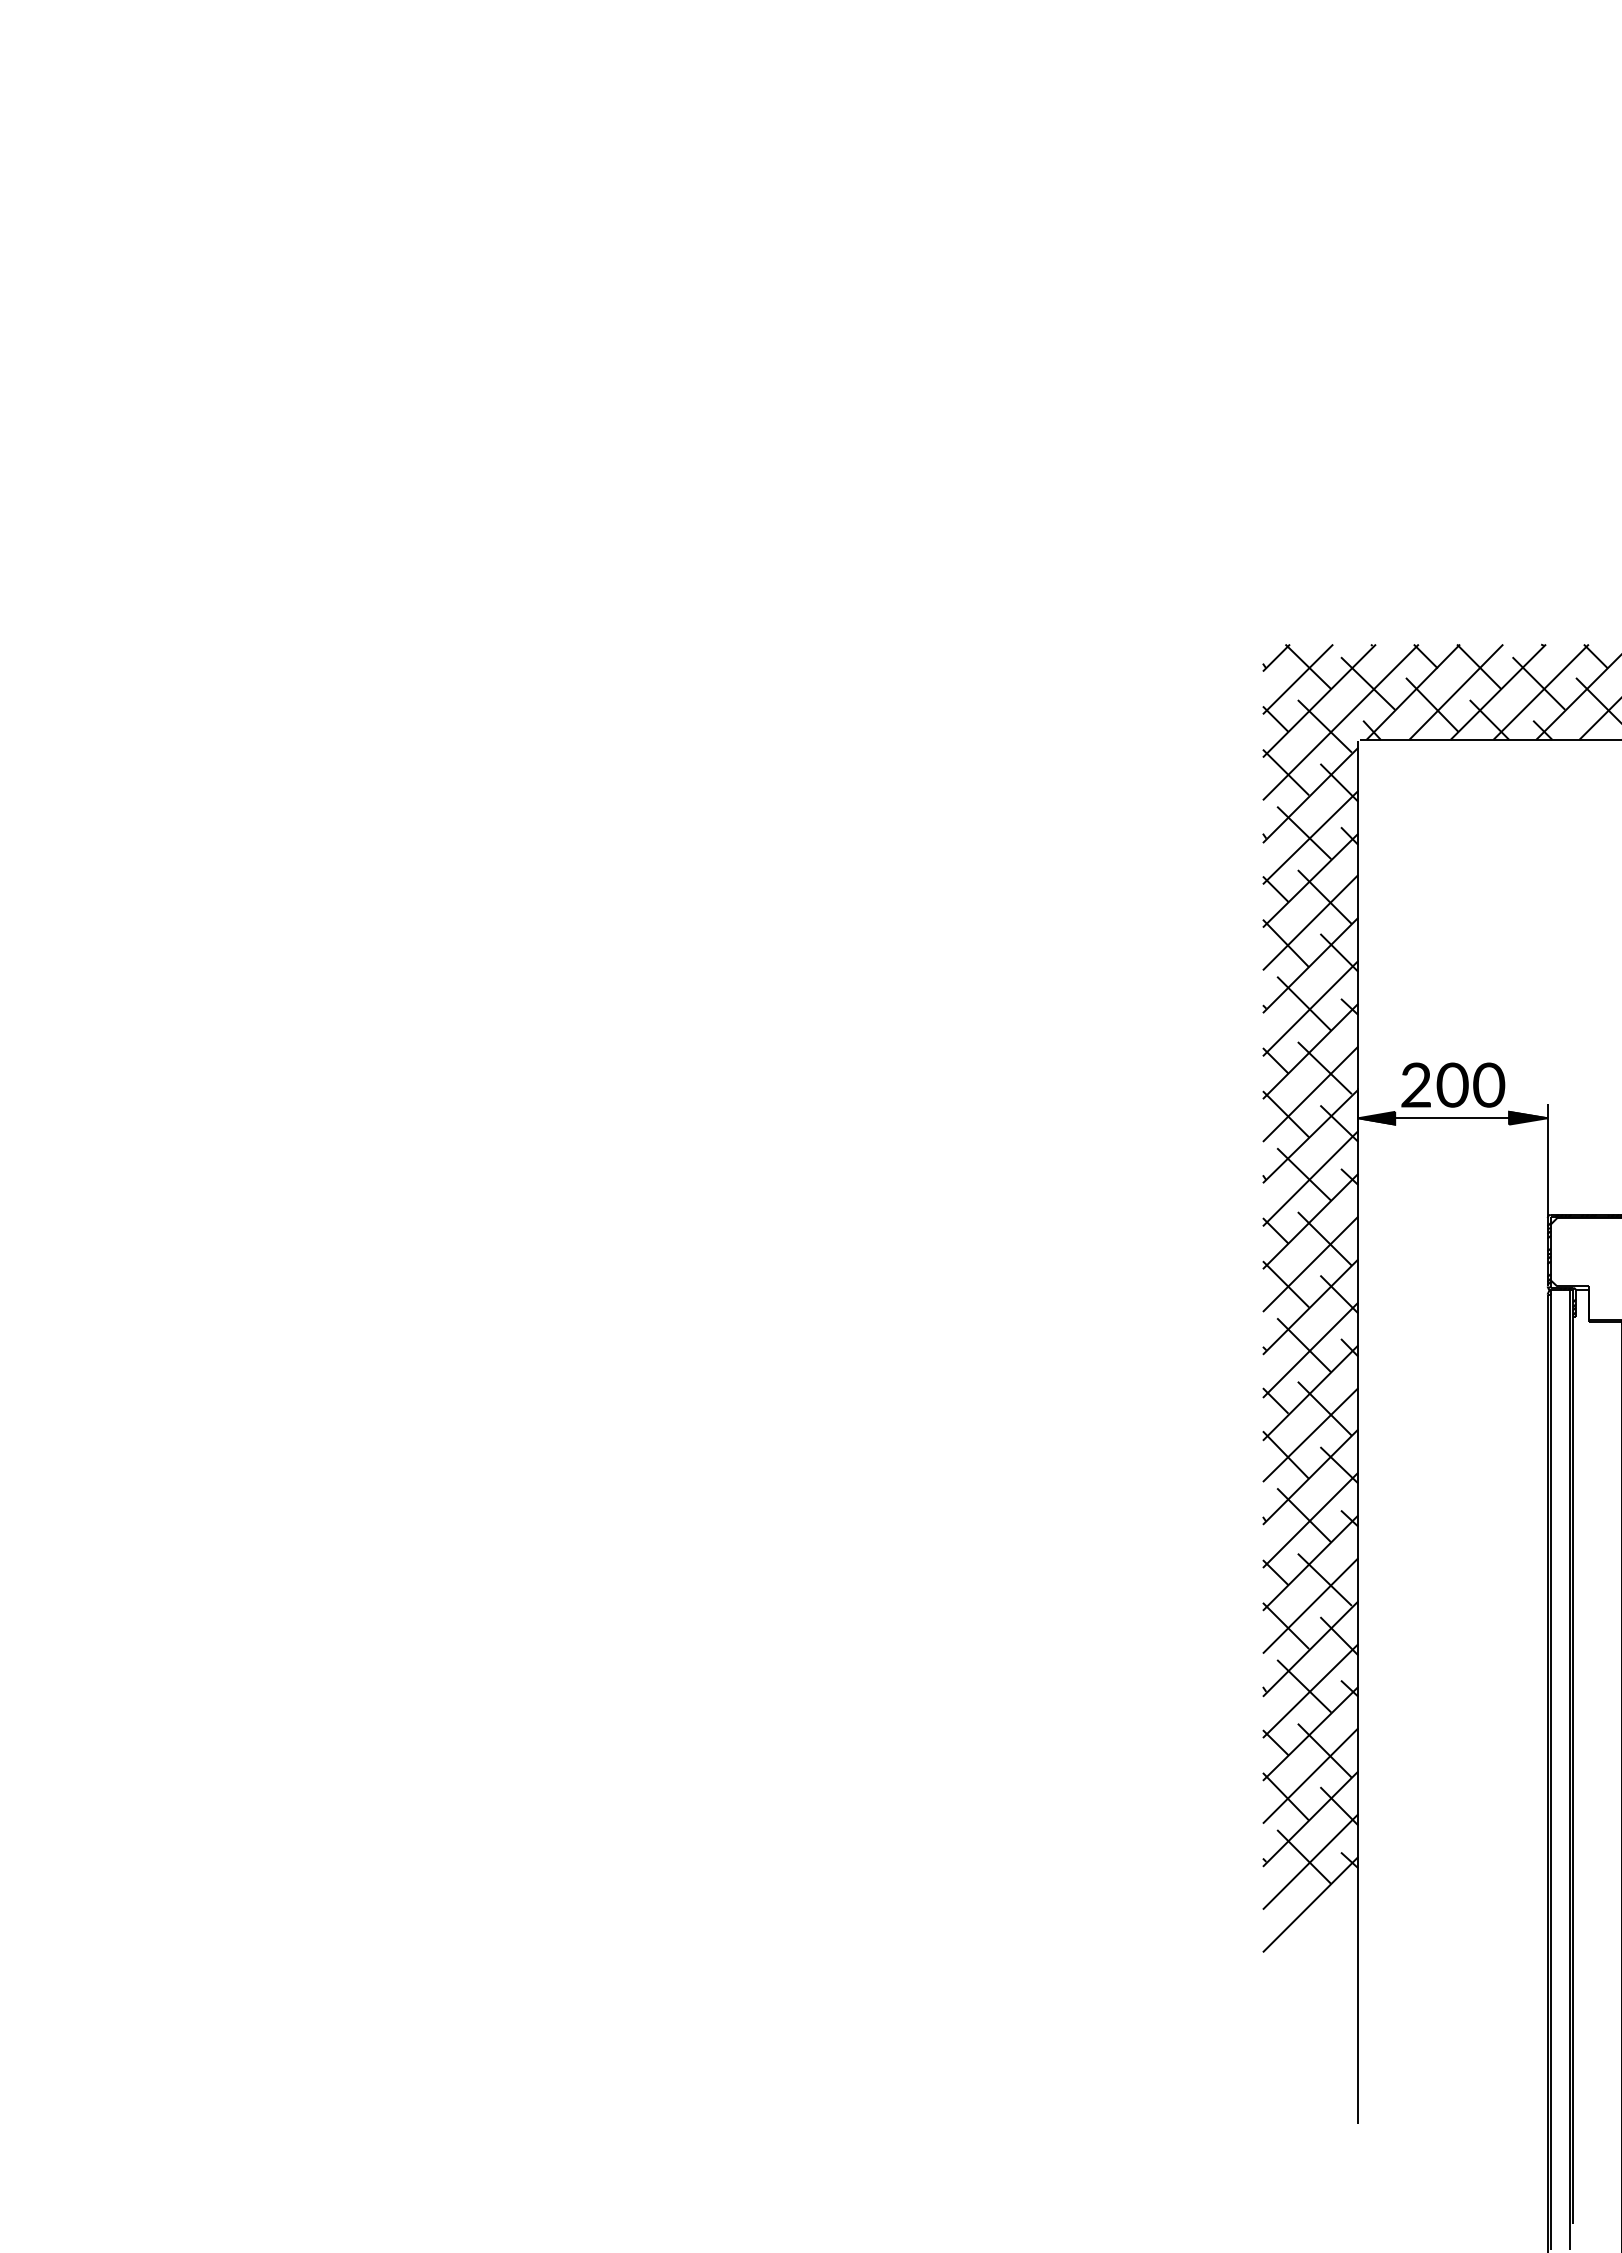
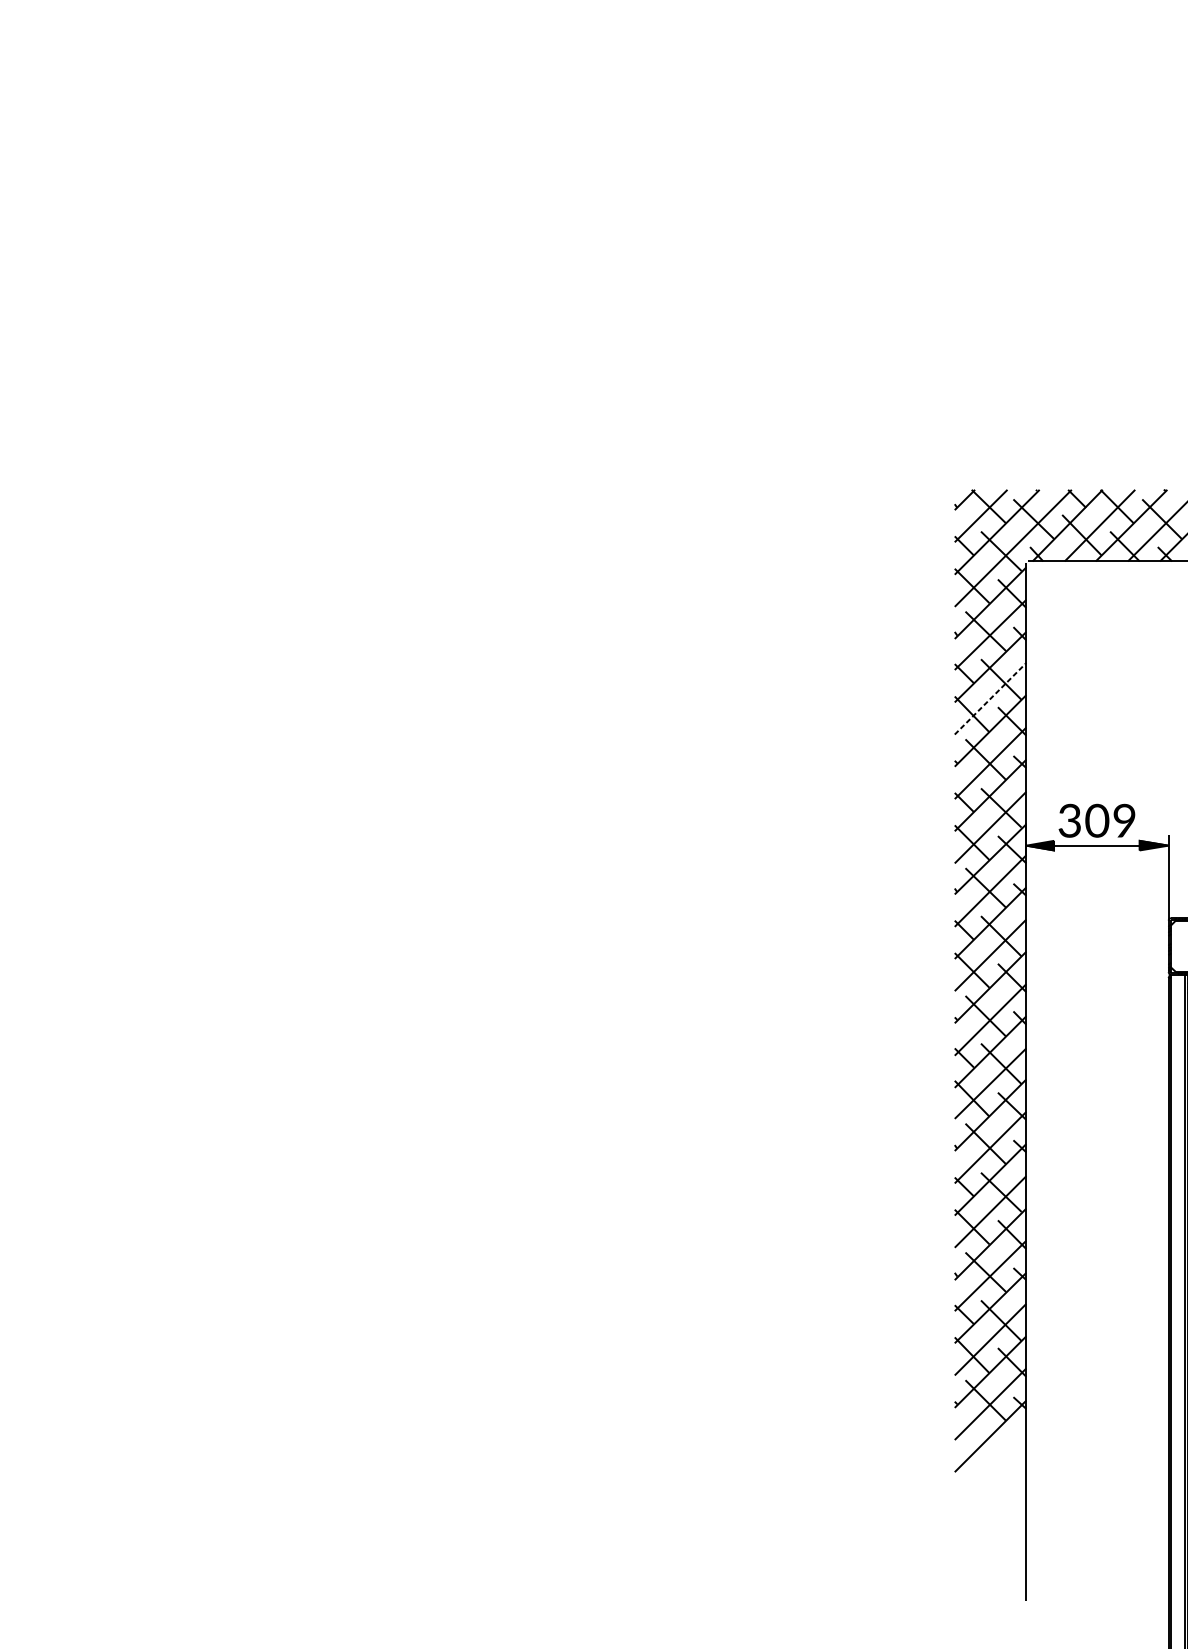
line: (1310, 922) -> (990, 698), solid -> dashed
text: (1415, 1085) -> (1069, 821), 2 -> 3
text: (1489, 1085) -> (1124, 821), 0 -> 9

